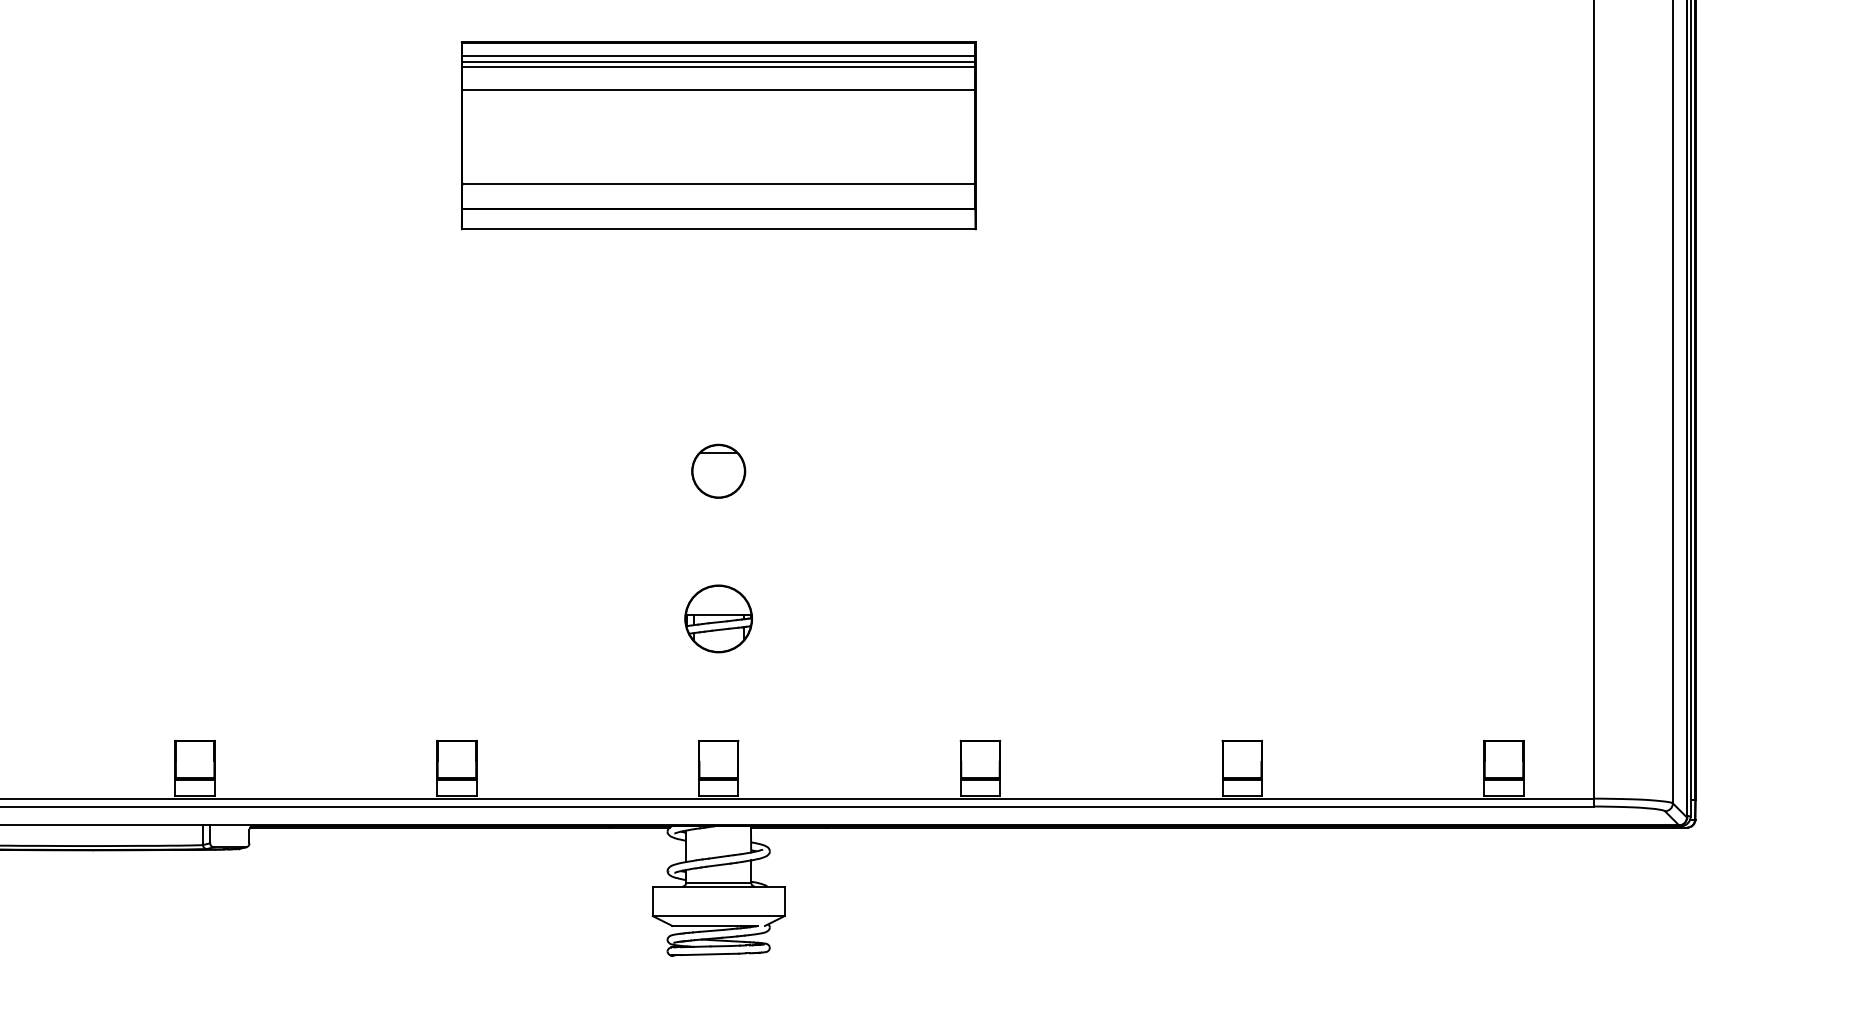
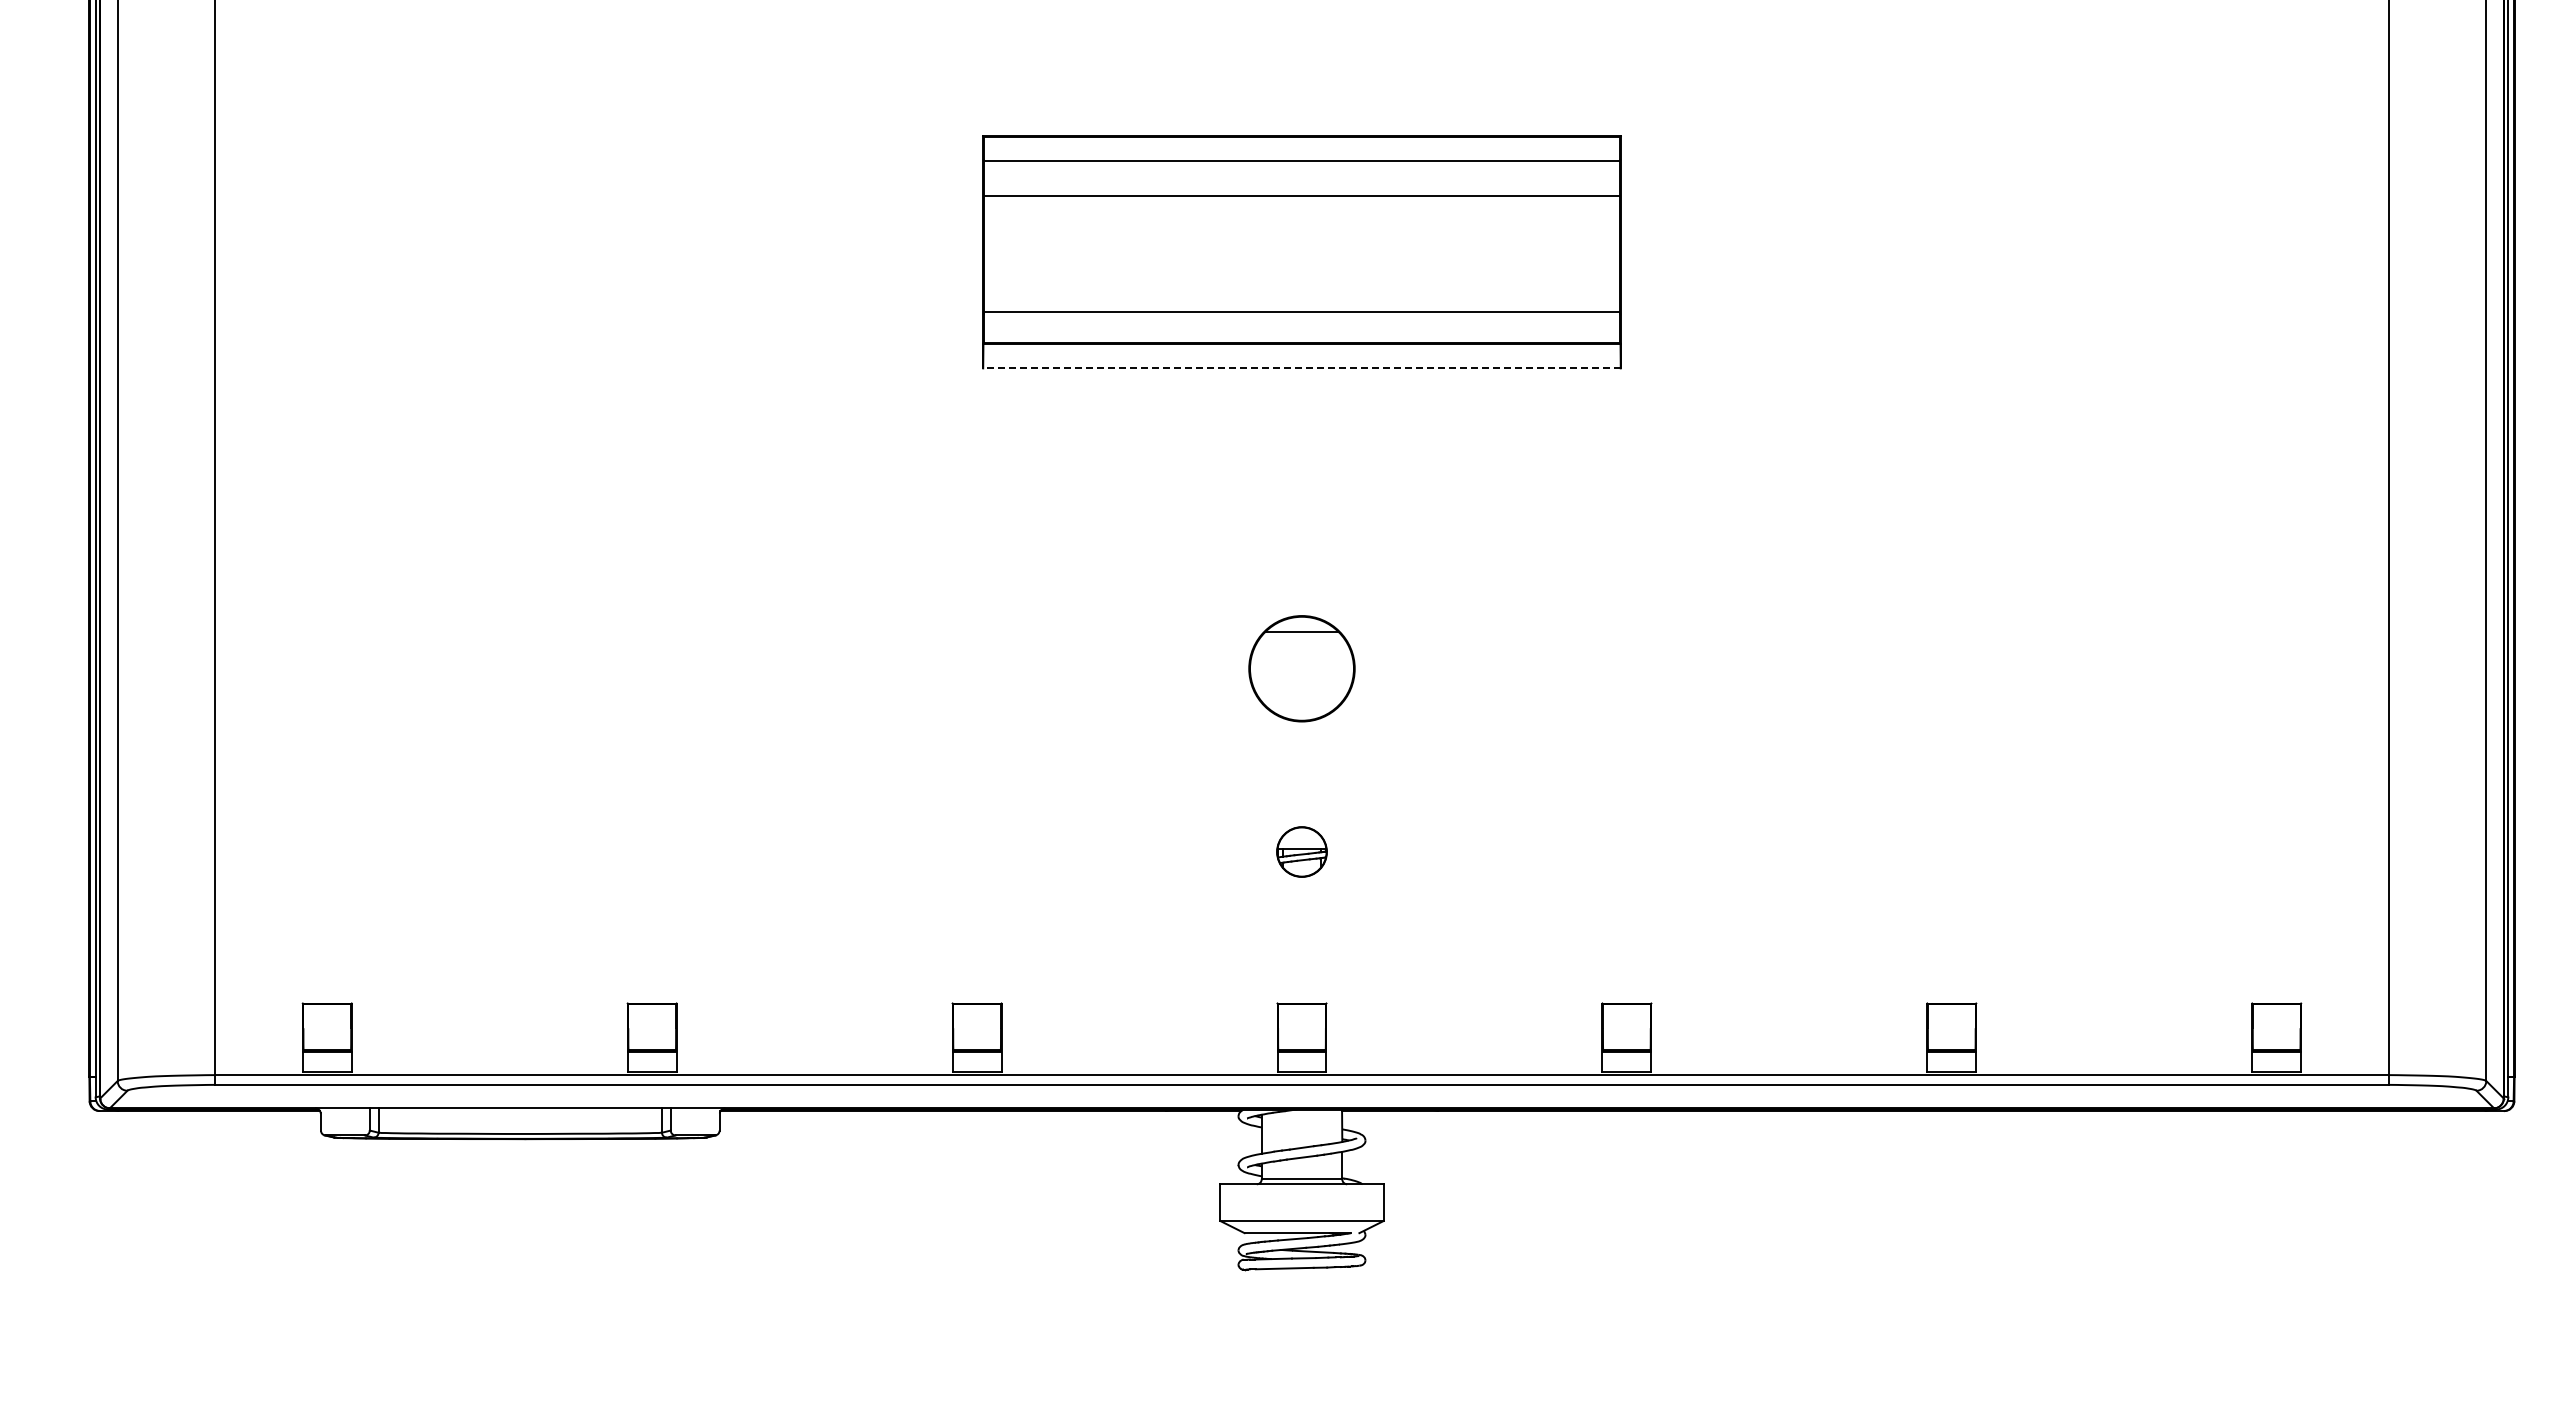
line: (718, 56) -> (1301, 153), removed
line: (718, 66) -> (1301, 166), removed
line: (719, 229) -> (1302, 368), solid -> dashed
part: (718, 471) -> (1301, 668), size x1.6
part: (718, 618) -> (1301, 851), size x0.6

